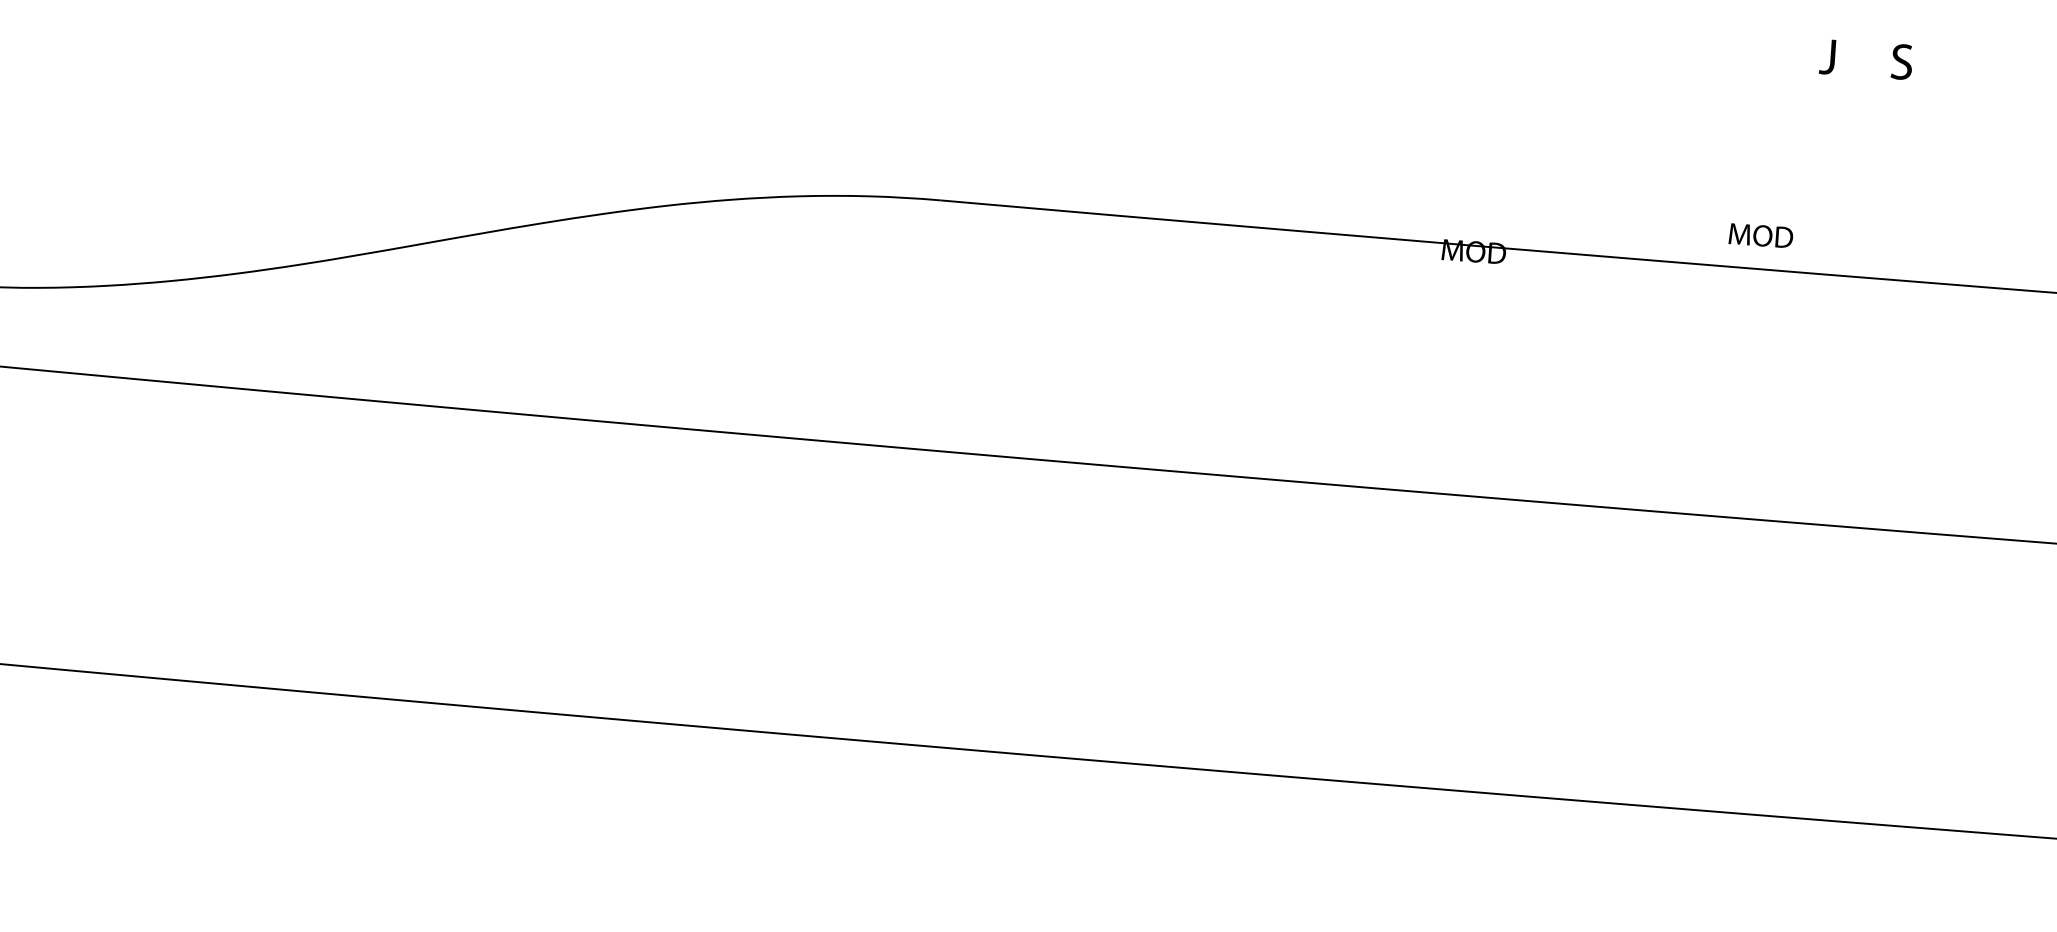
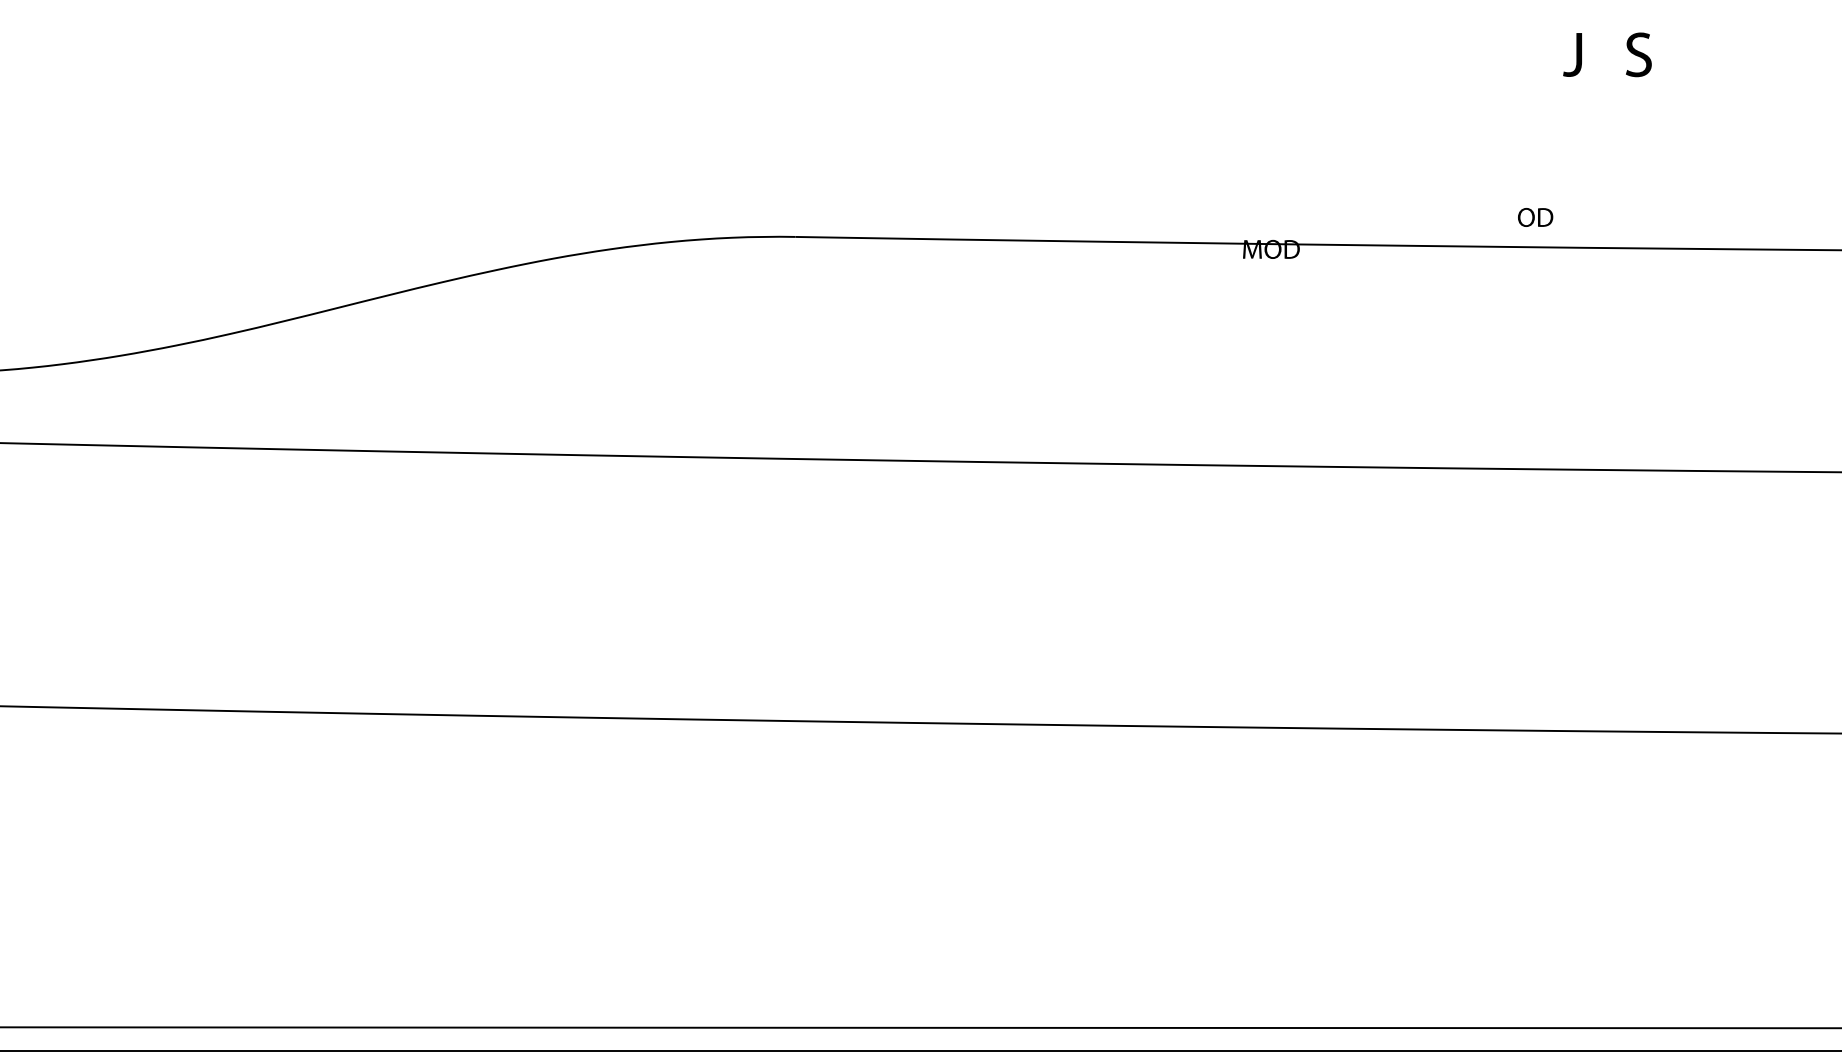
part: (1827, 56) -> (1572, 54), size x1.4
part: (1901, 61) -> (1638, 54), size x1.4
fill: (1739, 234) -> (1505, 217), removed

